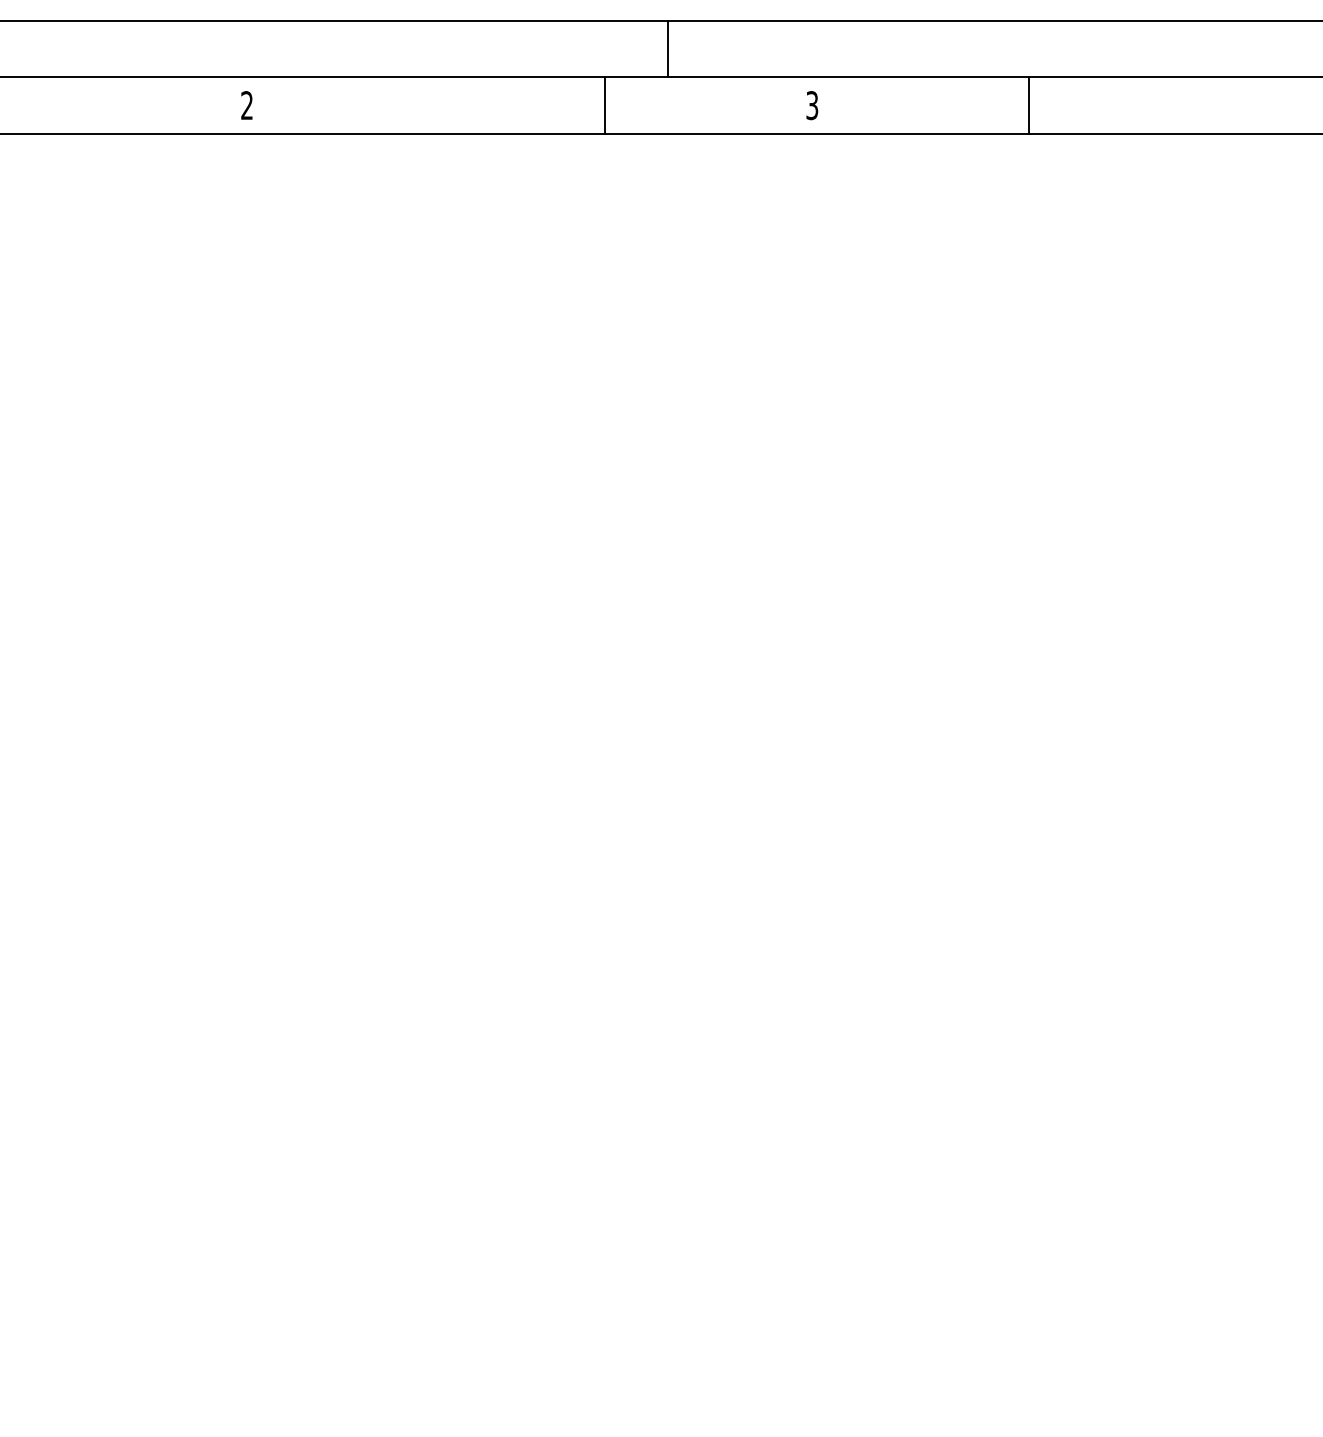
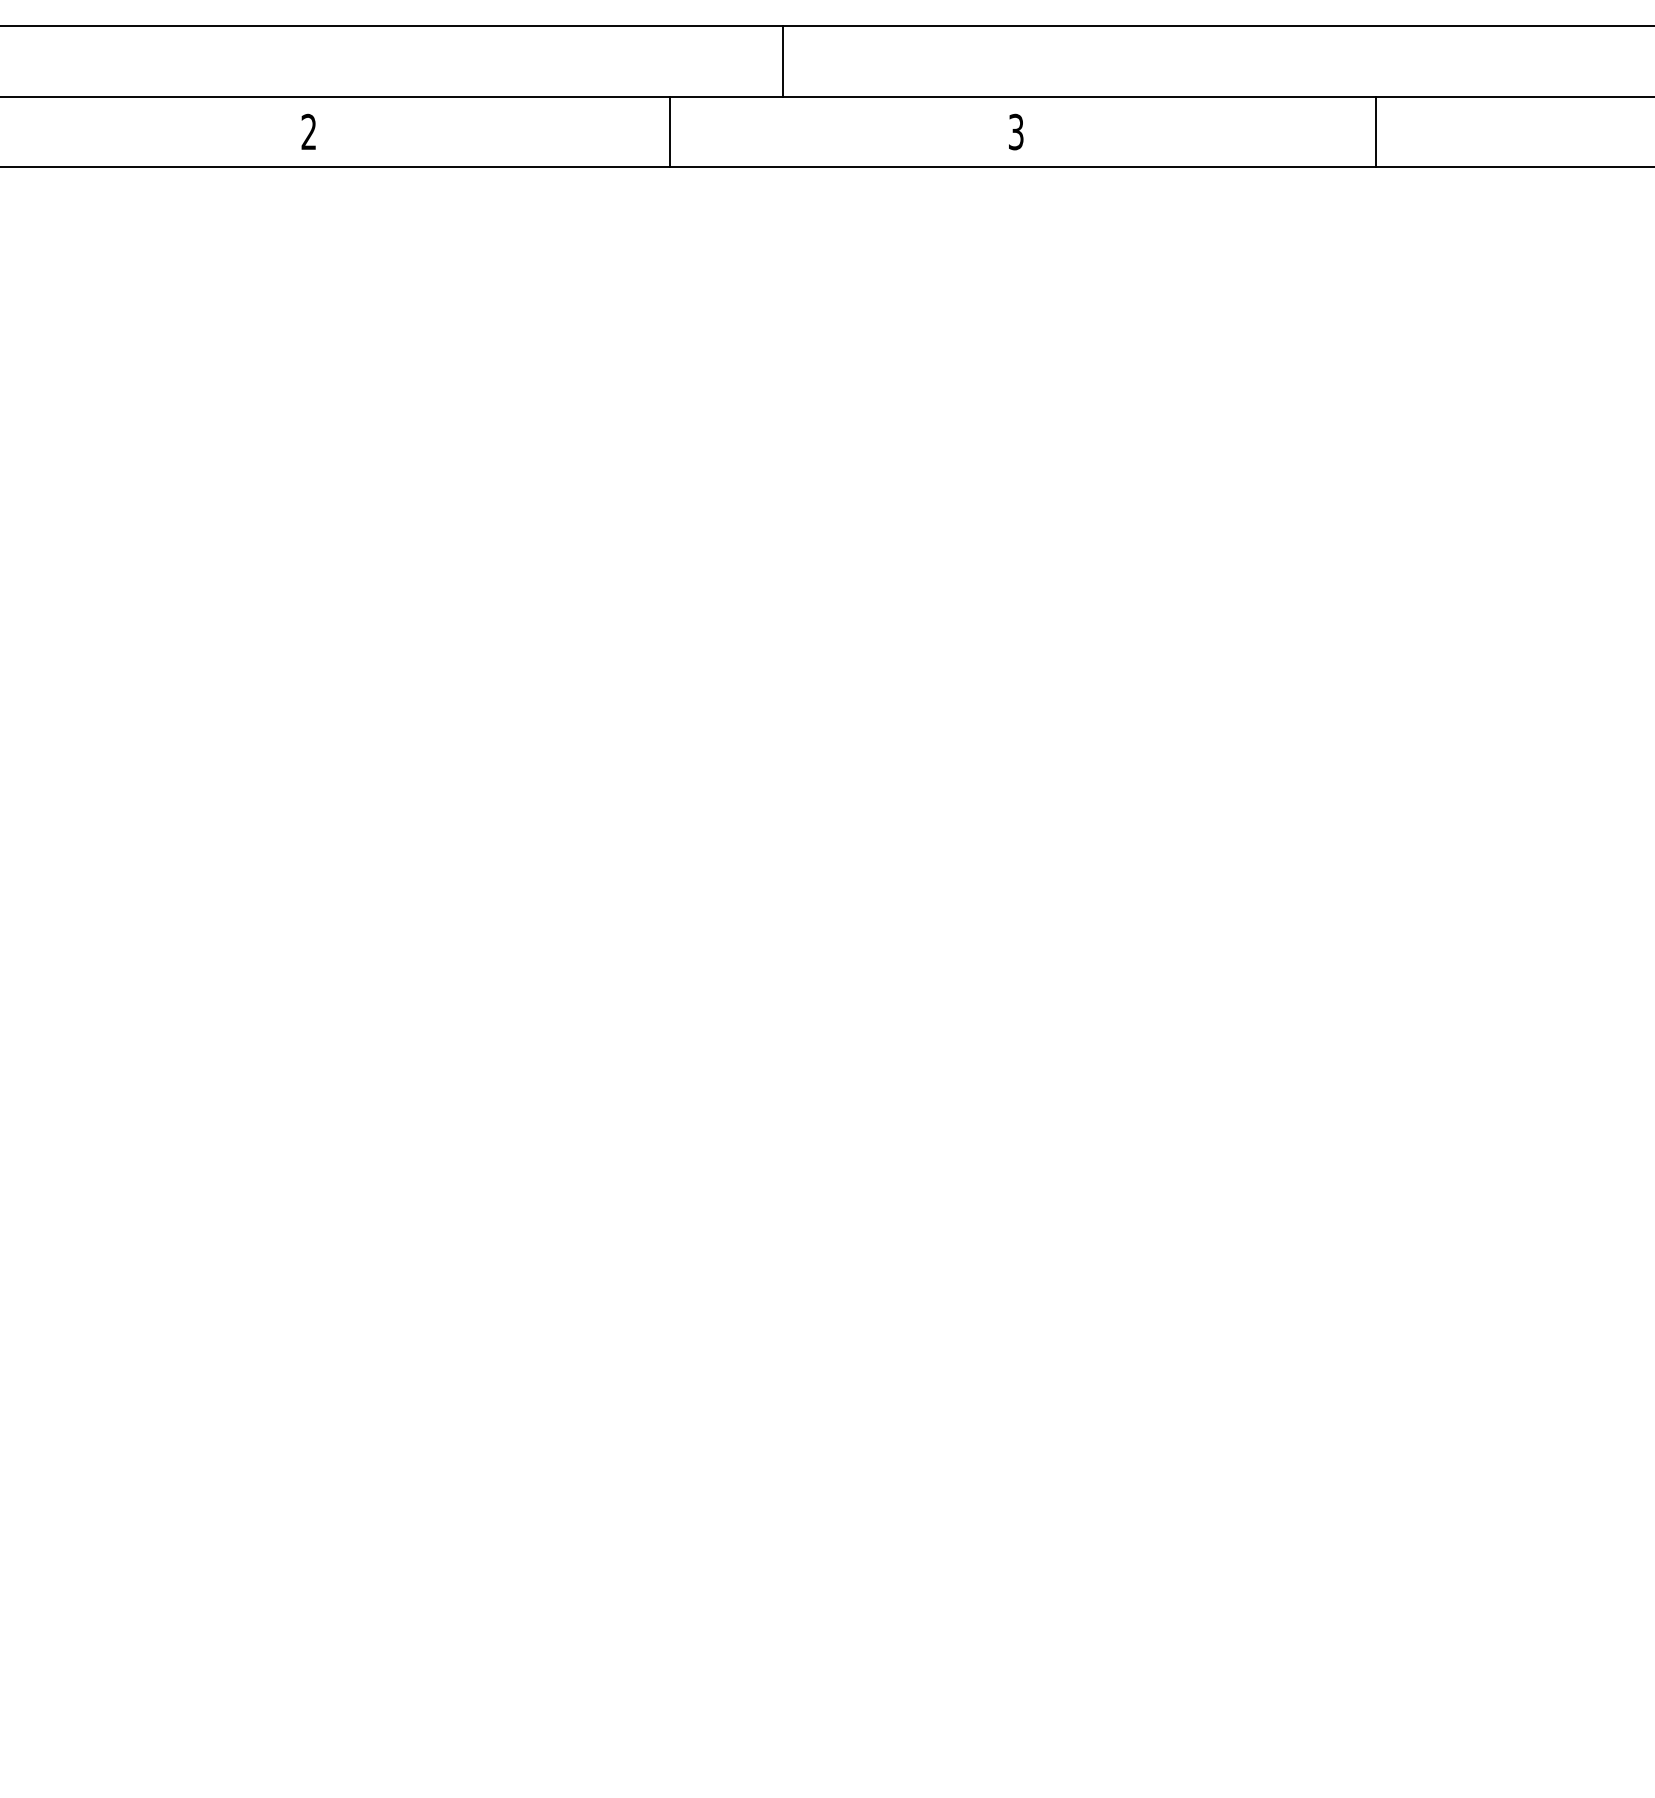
line: (667, 48) -> (782, 60), moved
line: (605, 105) -> (669, 131), moved
line: (1028, 105) -> (1375, 131), moved

